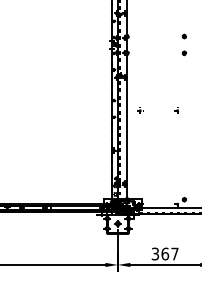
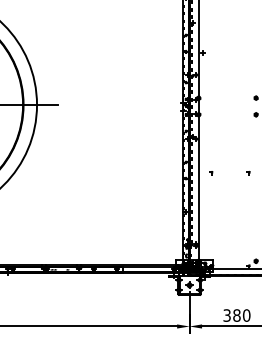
text: (169, 253) -> (241, 315), 367 -> 380

